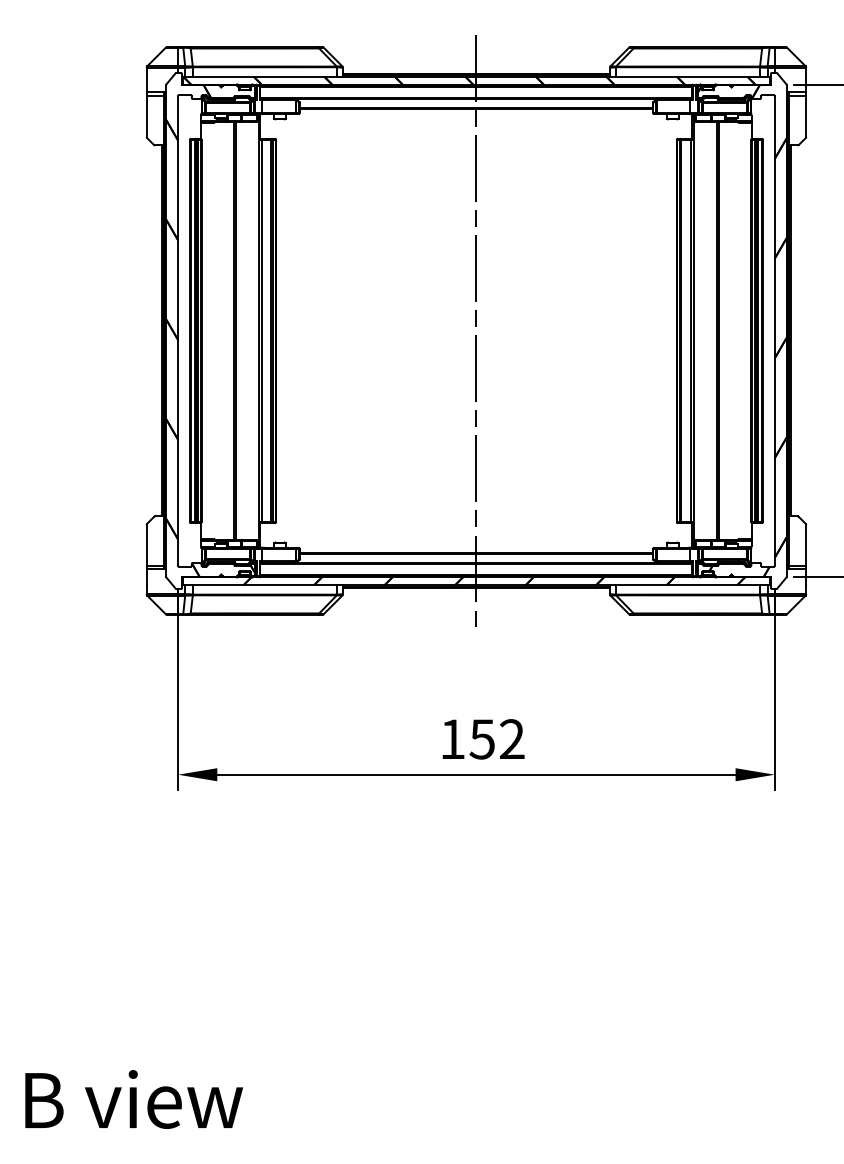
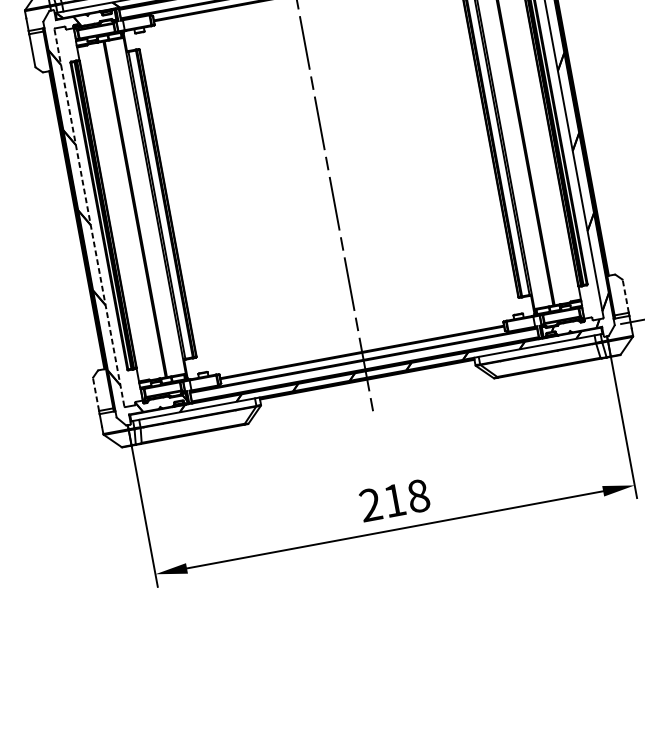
line: (178, 330) -> (89, 217), solid -> dashed
line: (146, 544) -> (95, 394), solid -> dashed
line: (806, 544) -> (625, 295), solid -> dashed
text: (482, 739) -> (394, 500), 152 -> 218

